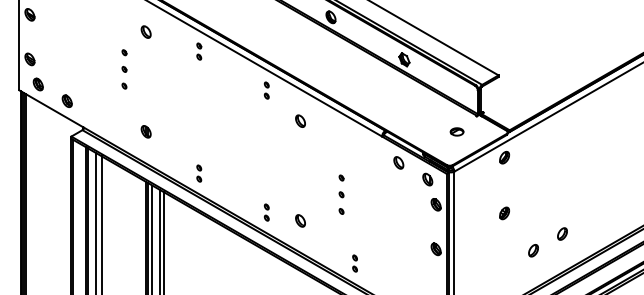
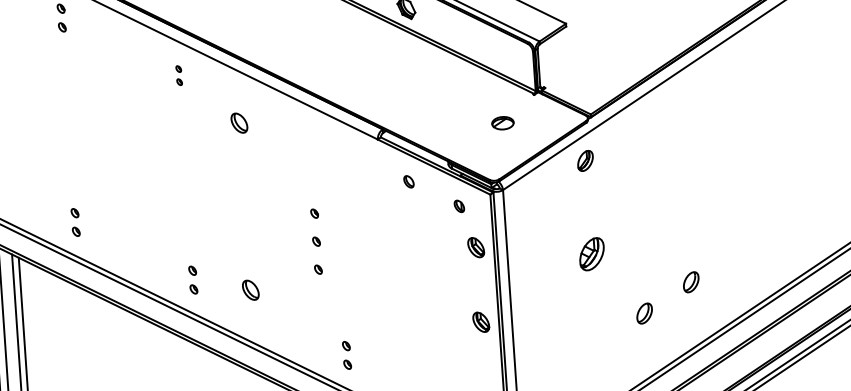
part: (266, 90) -> (178, 75), size x0.7
part: (398, 162) -> (408, 181), size x0.6
part: (427, 179) -> (458, 206), size x0.6
part: (504, 213) -> (591, 254), size x1.6

